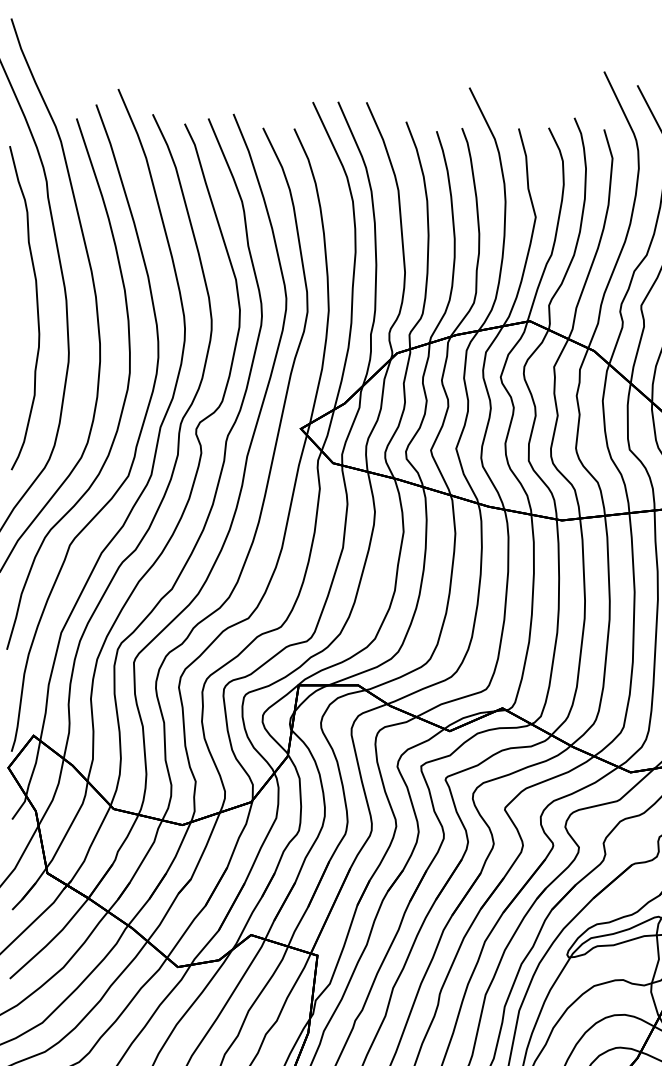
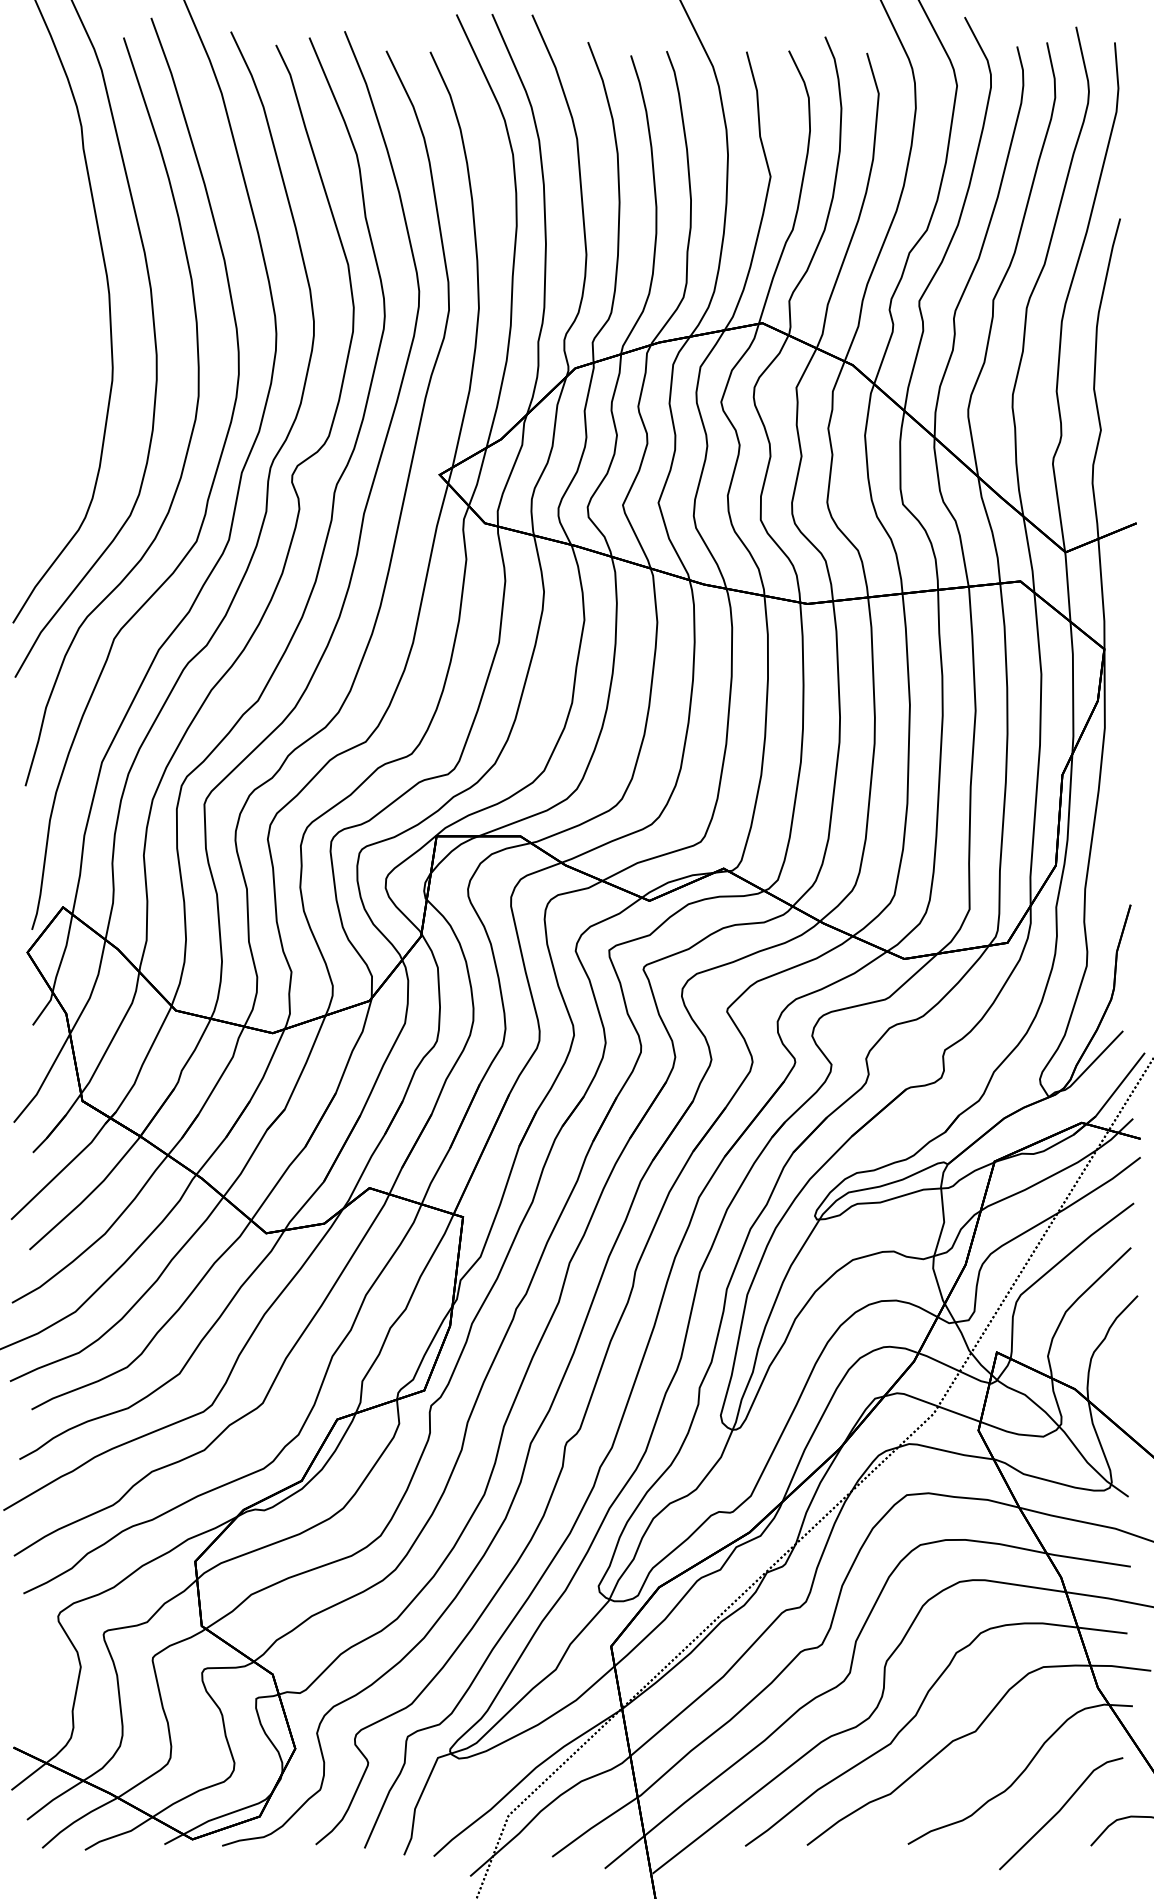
curve: (36, 307) -> (67, 303), removed

